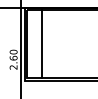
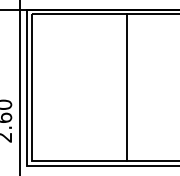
line: (42, 43) -> (127, 86), moved

